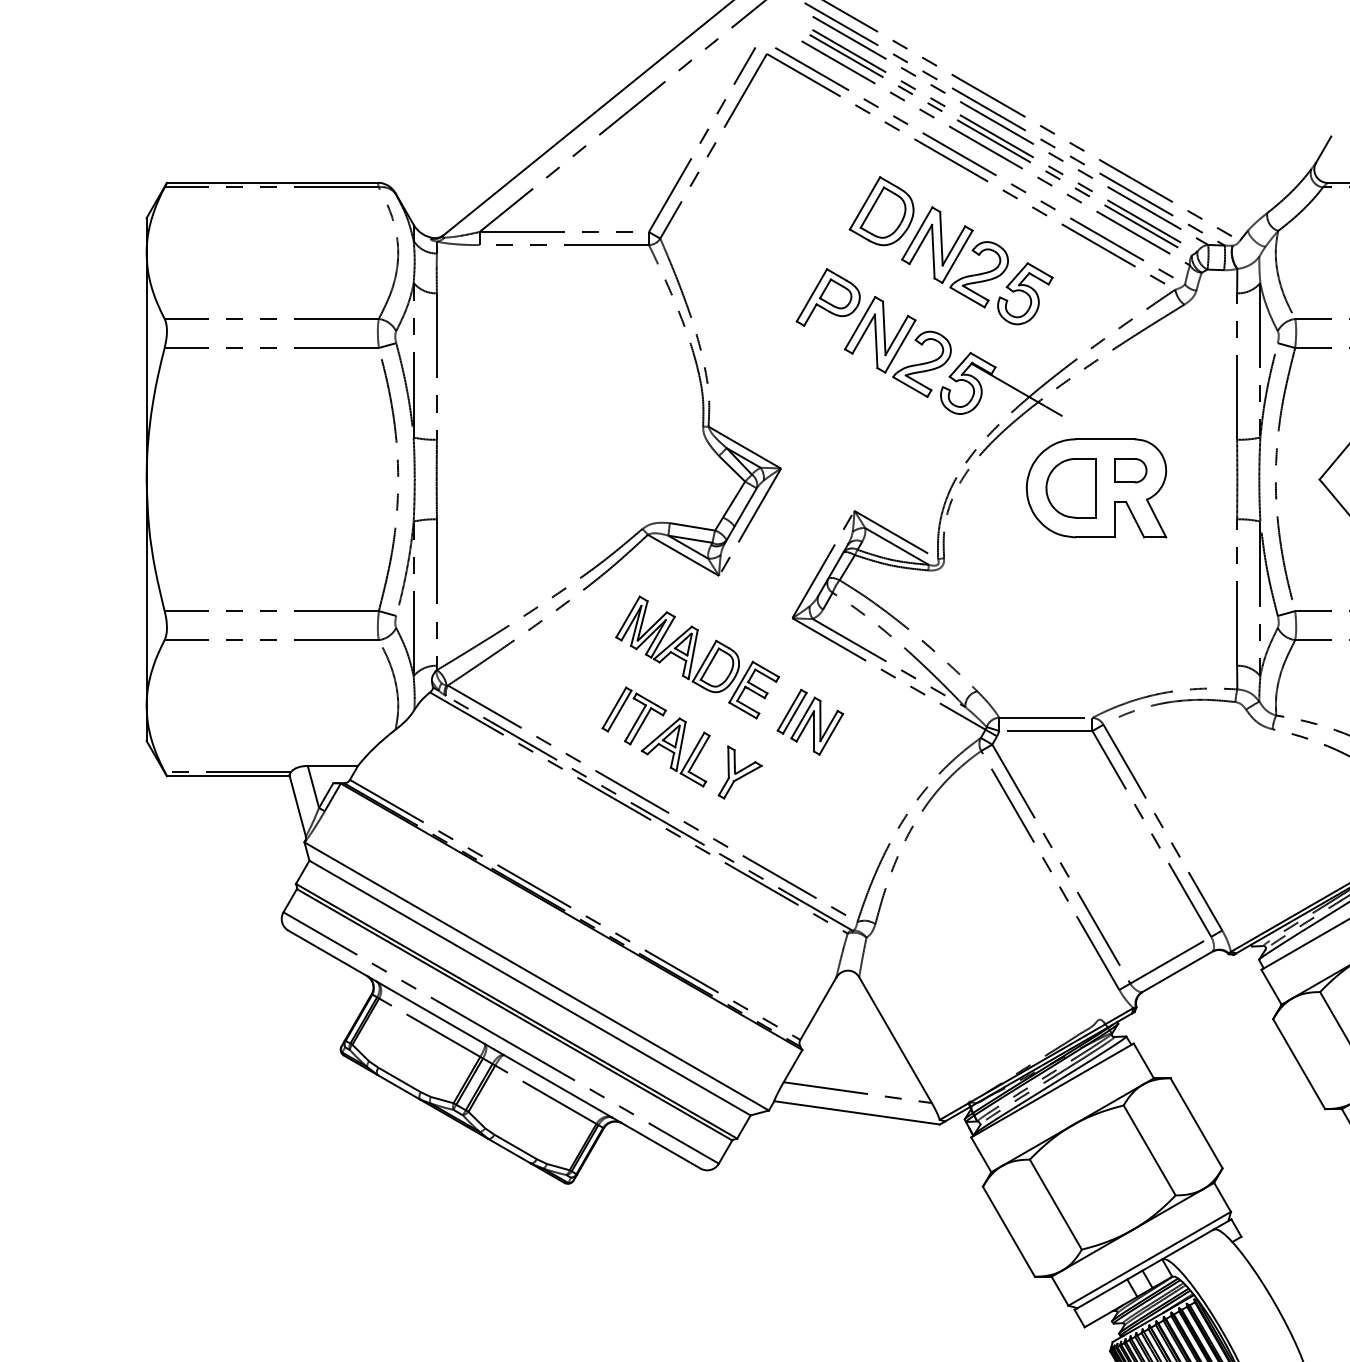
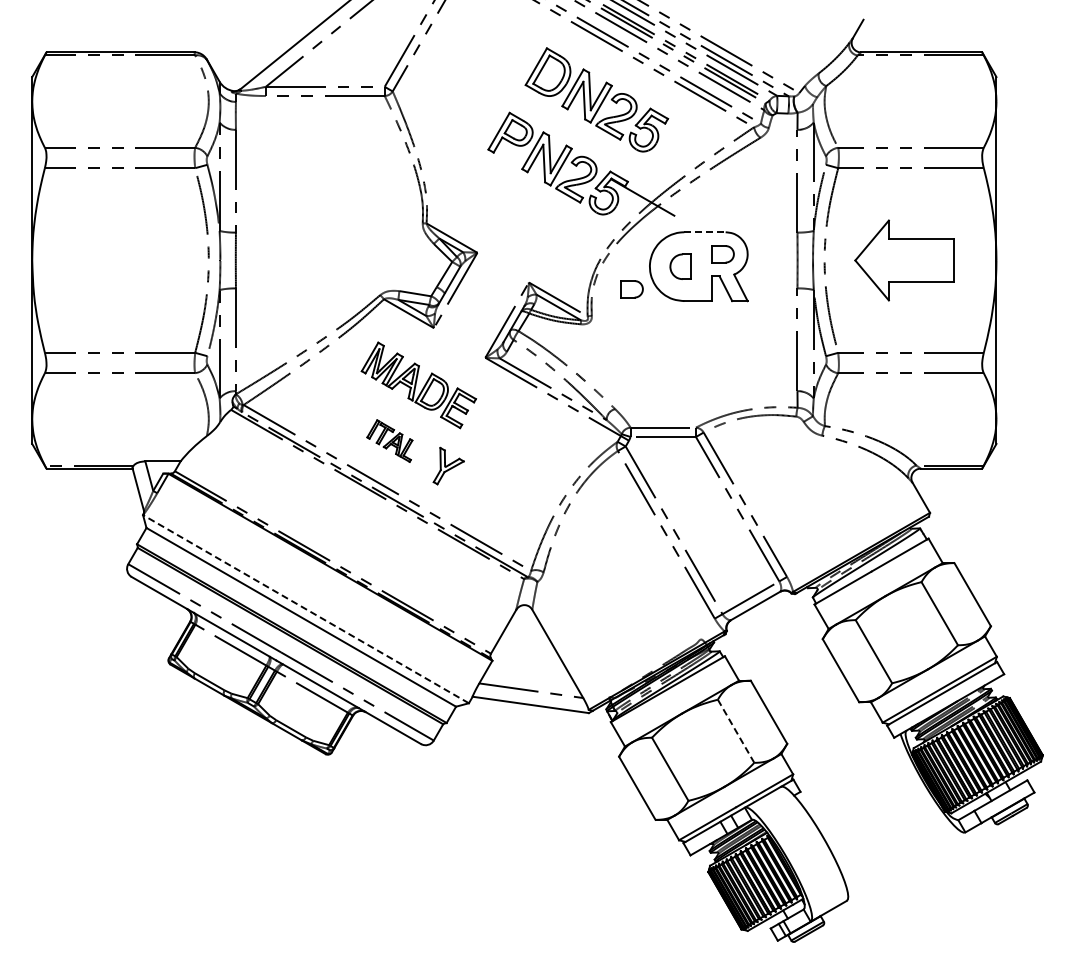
line: (1104, 439) -> (704, 232), solid -> dashed
part: (1070, 488) -> (680, 266), size x0.6
part: (1000, 520) -> (631, 289), added
part: (809, 721) -> (497, 430), removed
part: (655, 736) -> (389, 440), size x0.6
line: (536, 975) -> (305, 608), solid -> dashed
line: (1150, 1150) -> (736, 731), solid -> dashed

